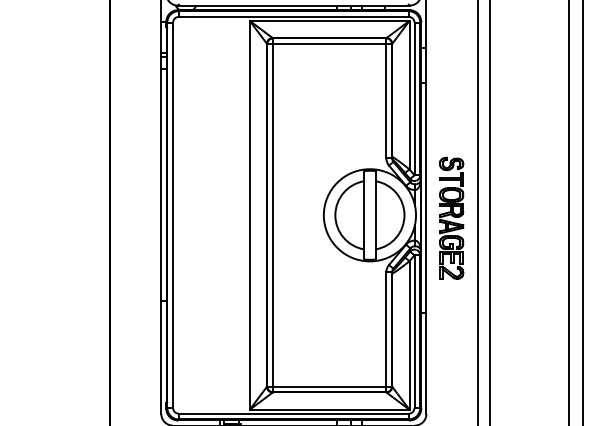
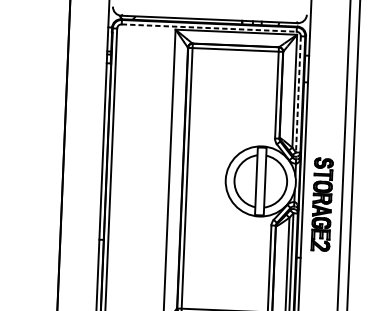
line: (293, 16) -> (208, 27), solid -> dashed
line: (414, 99) -> (298, 94), solid -> dashed
part: (451, 217) -> (322, 204), moved

